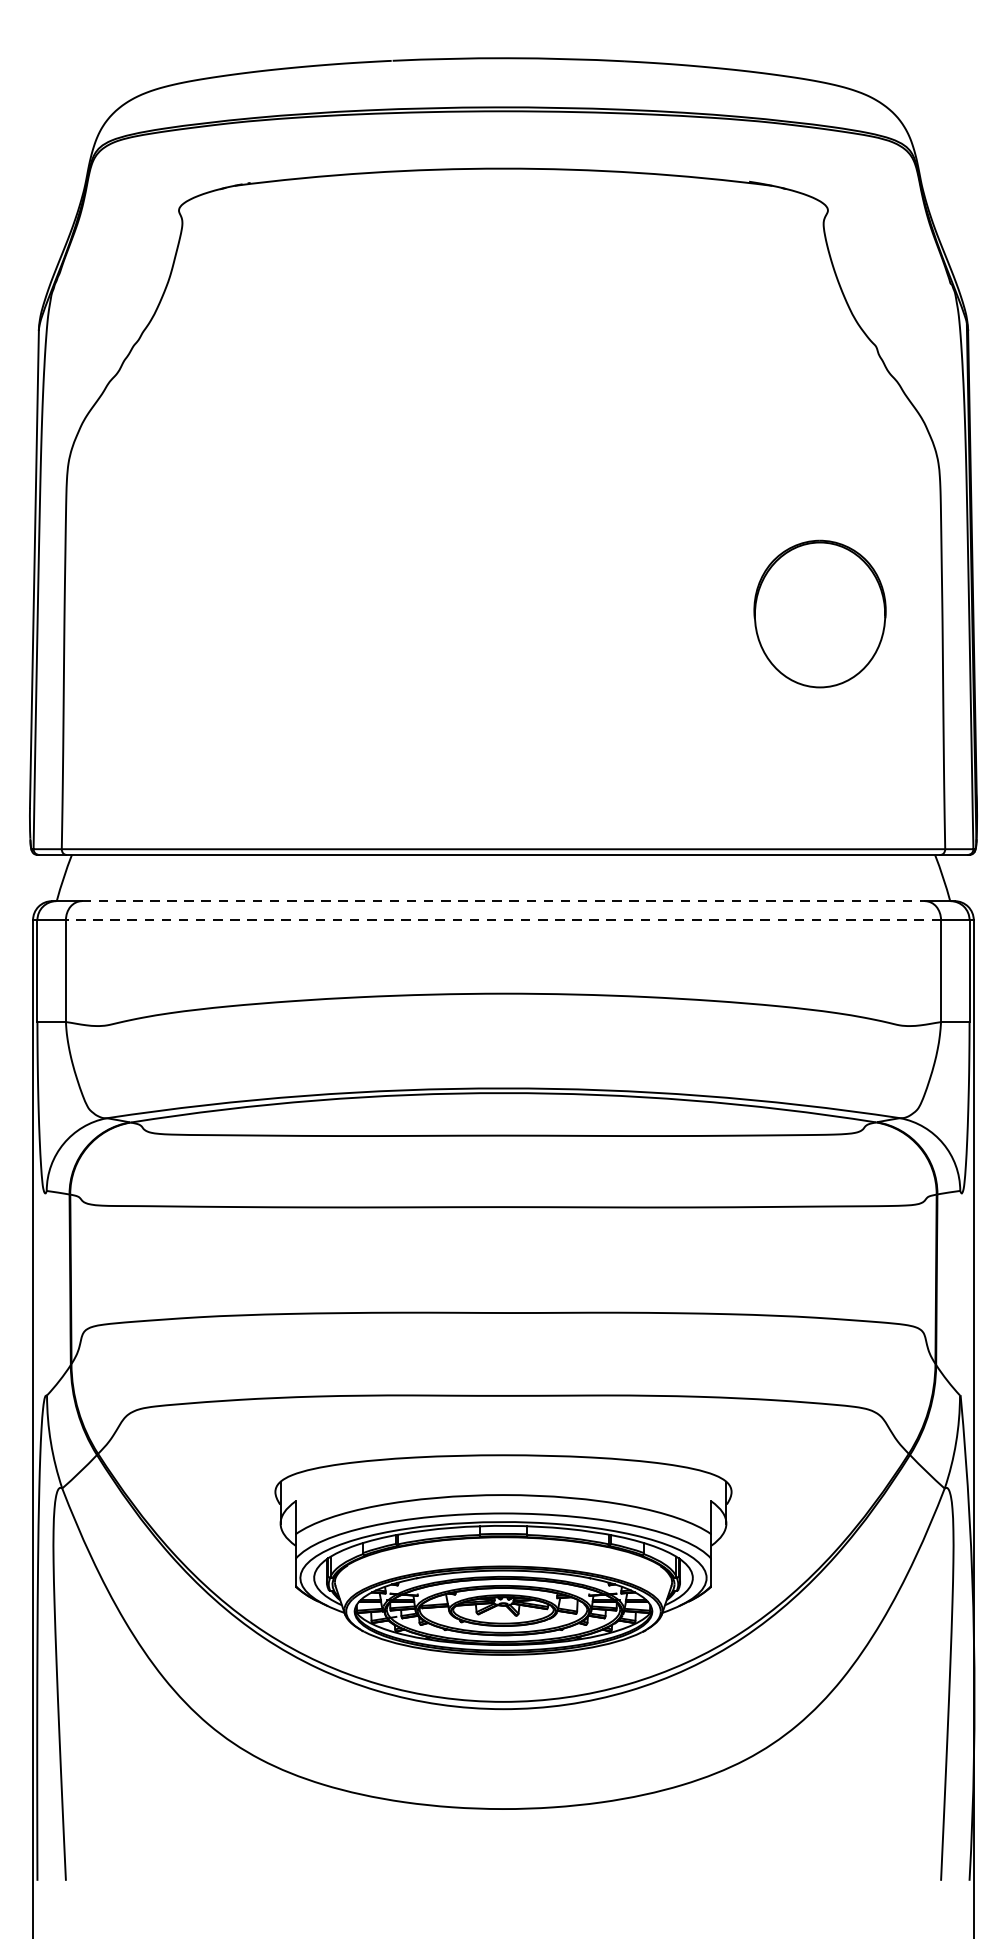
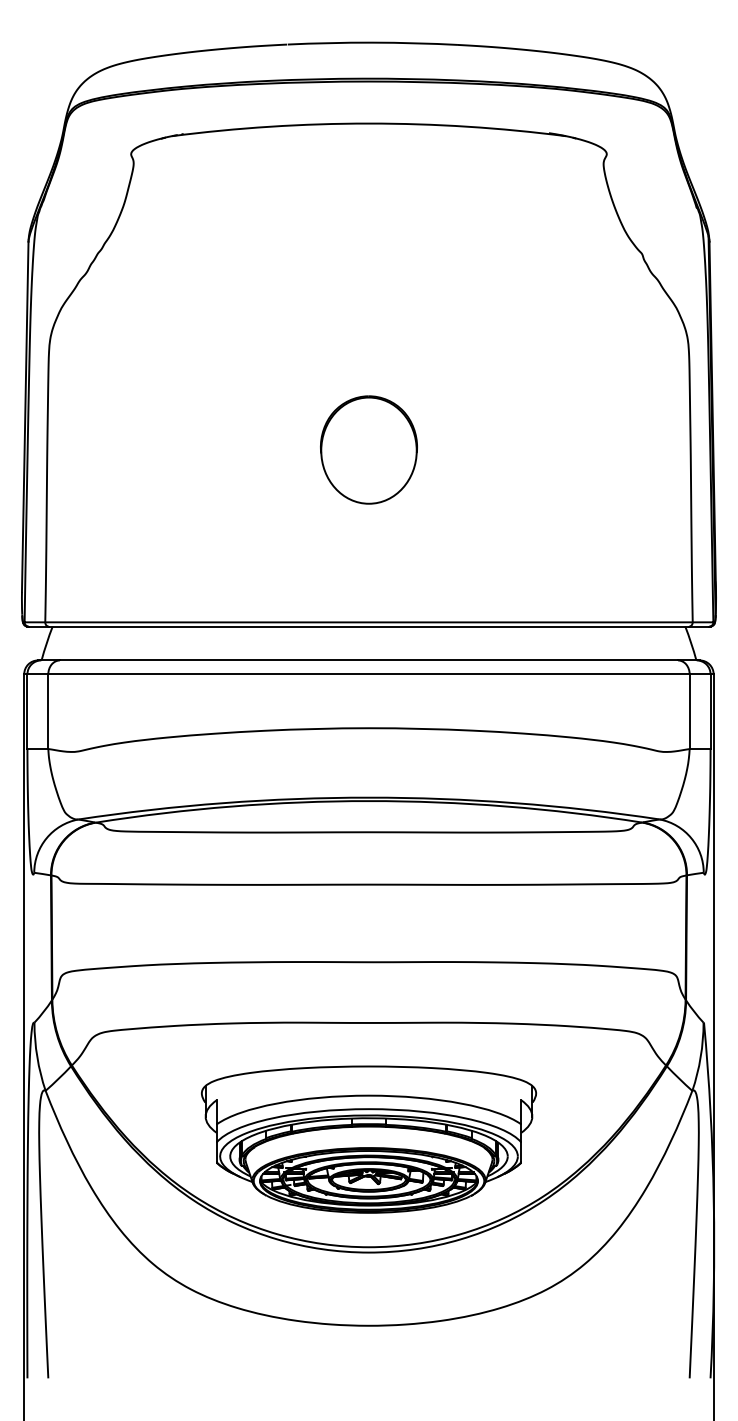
part: (819, 613) -> (368, 449), moved
line: (504, 901) -> (369, 660), dashed -> solid
line: (504, 920) -> (369, 674), dashed -> solid

